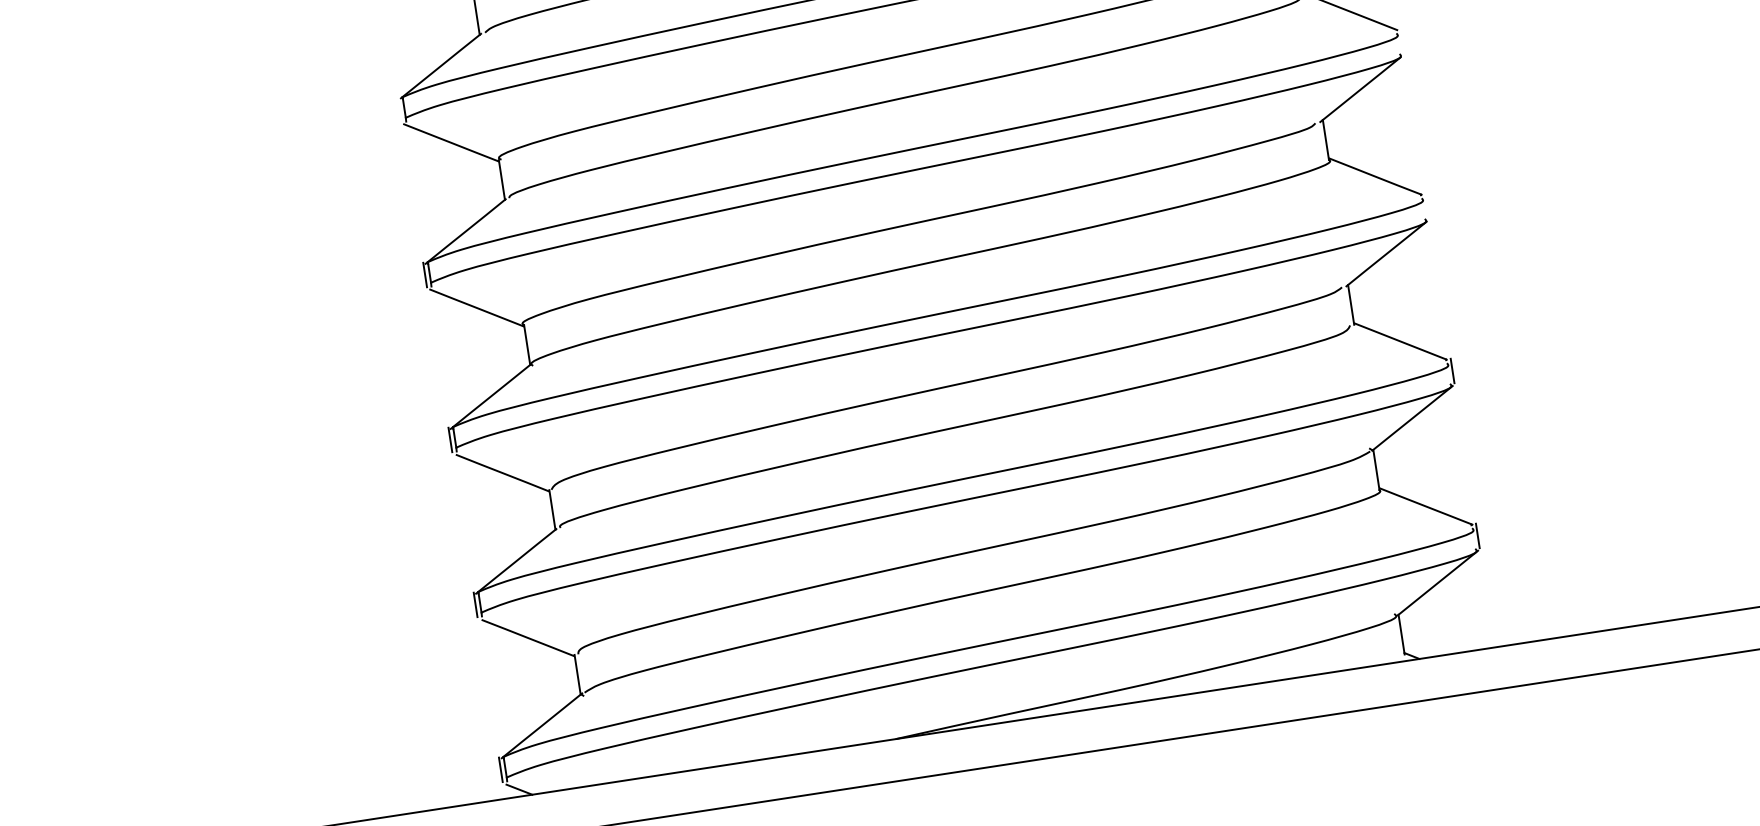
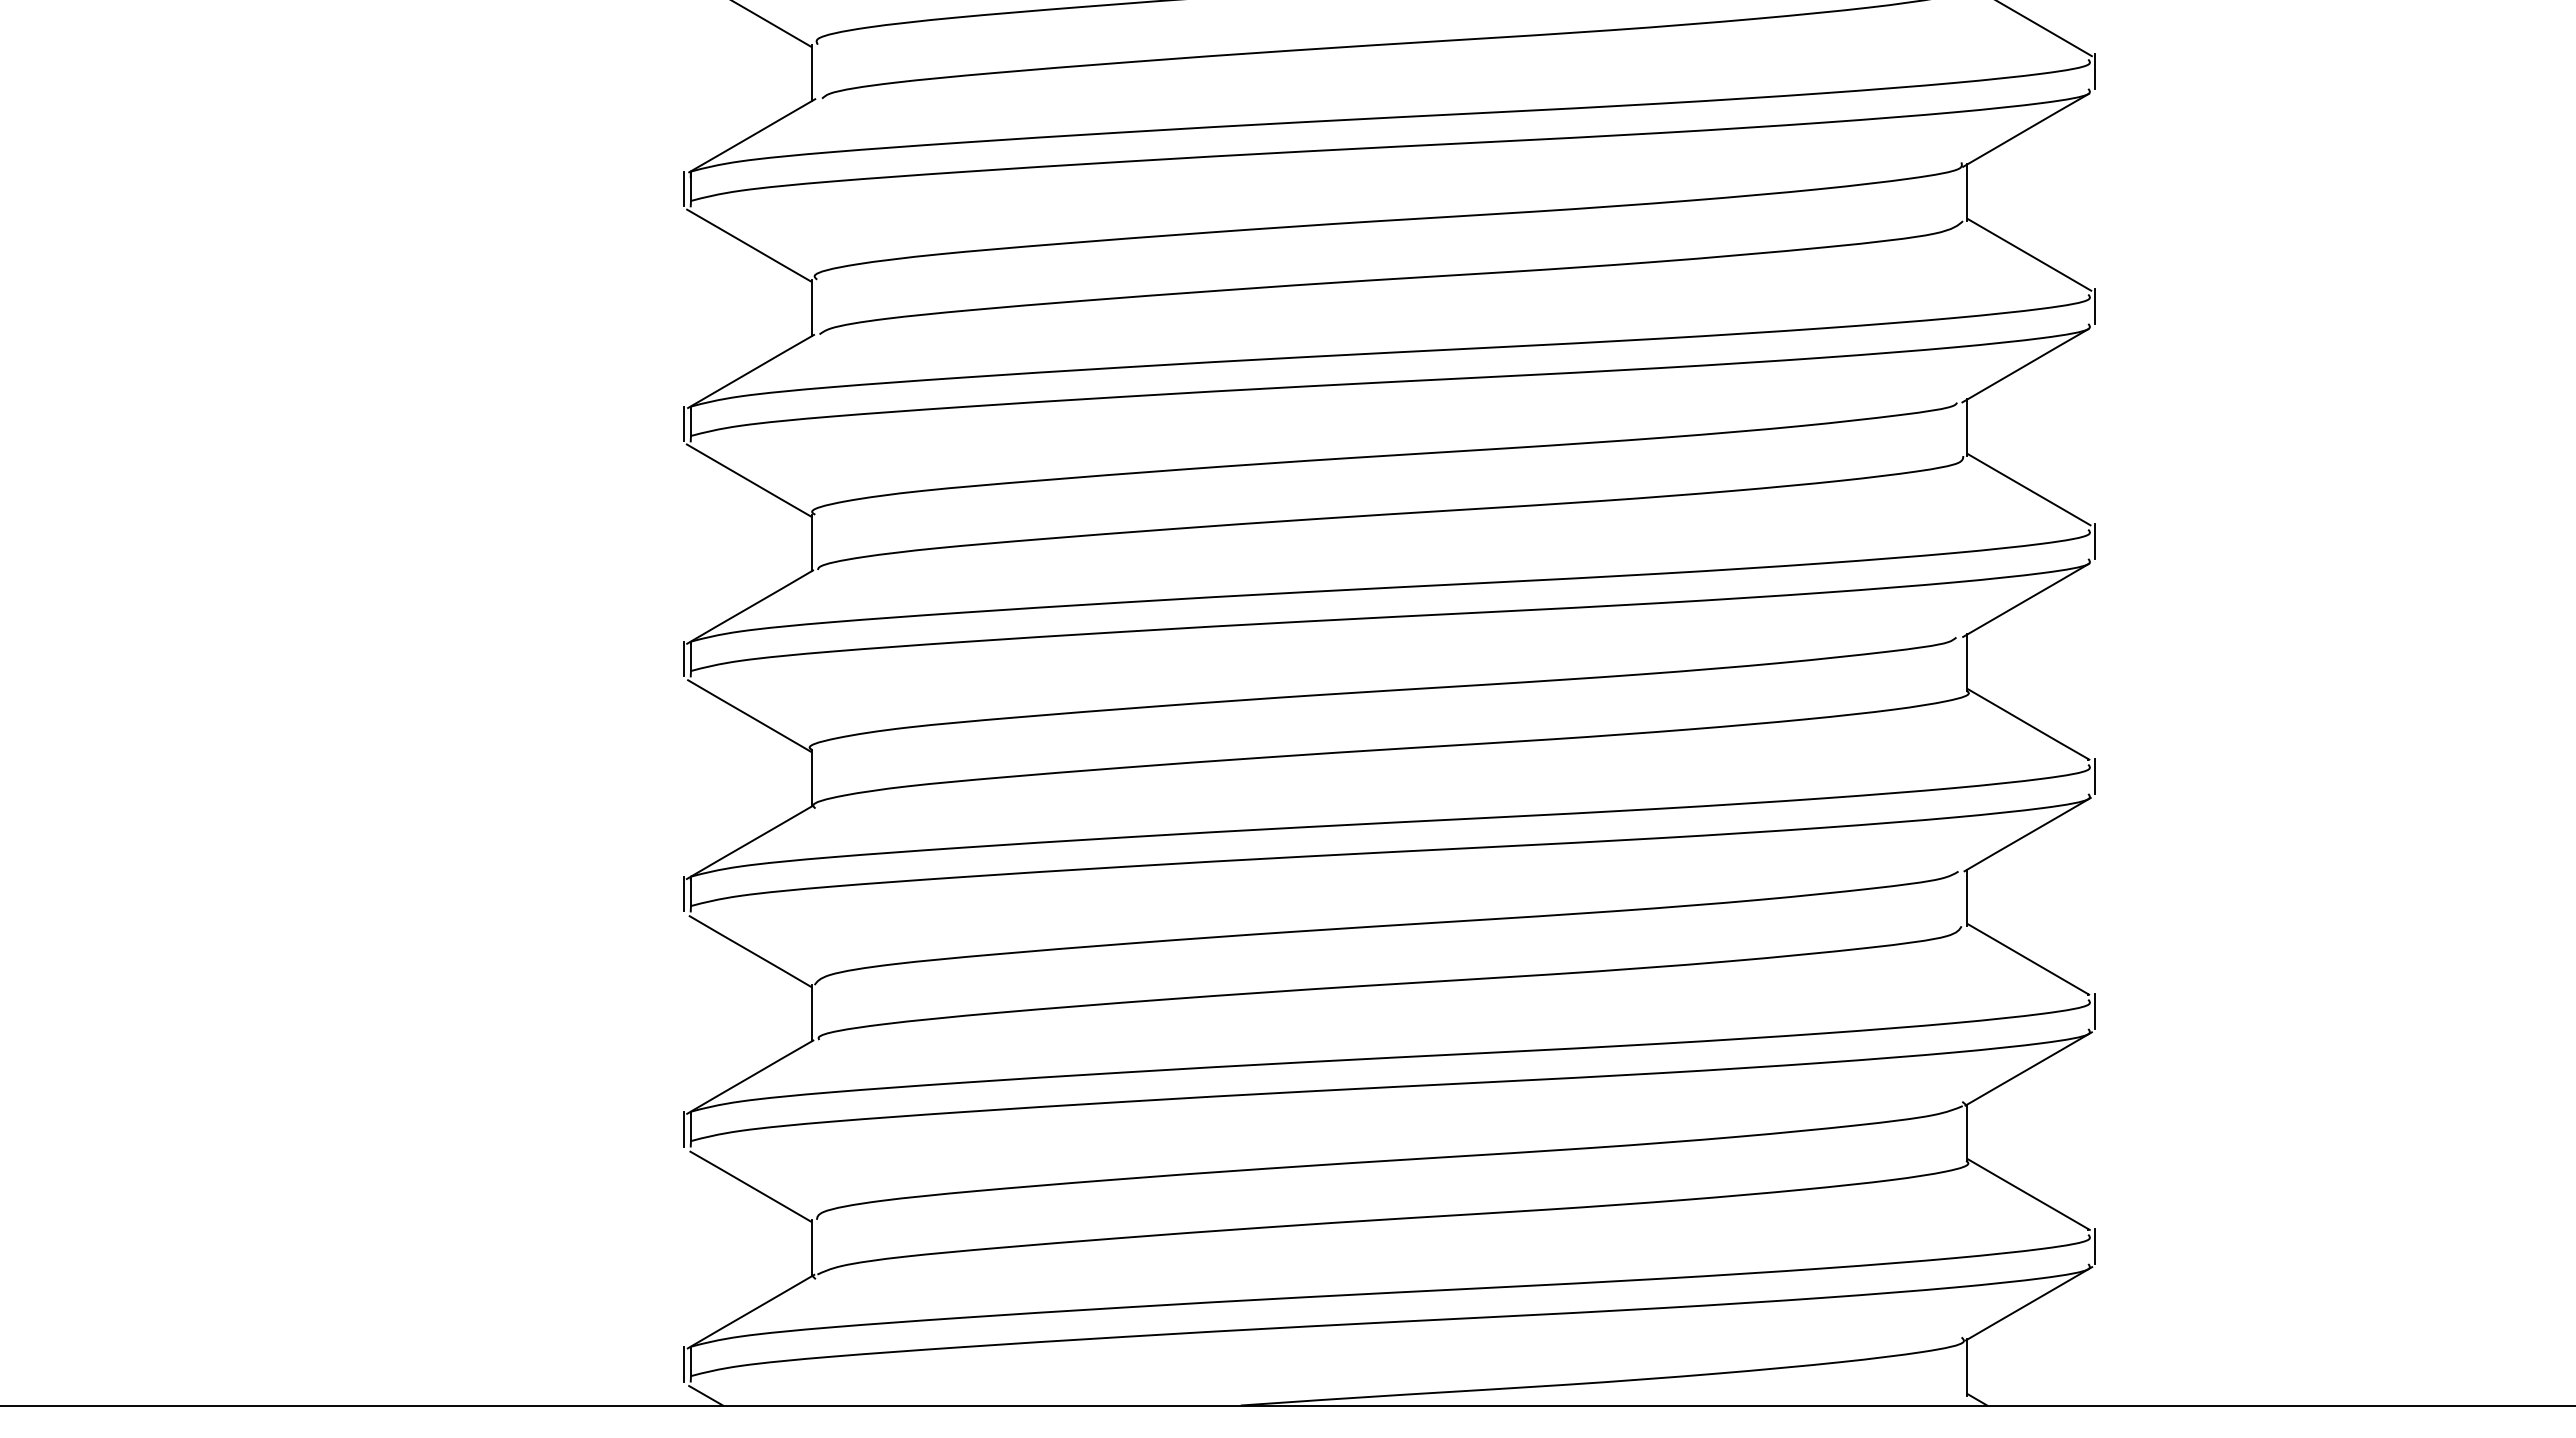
line: (1402, 41) -> (2094, 541), added
line: (399, 109) -> (684, 423), added
line: (1427, 206) -> (2094, 776), added

